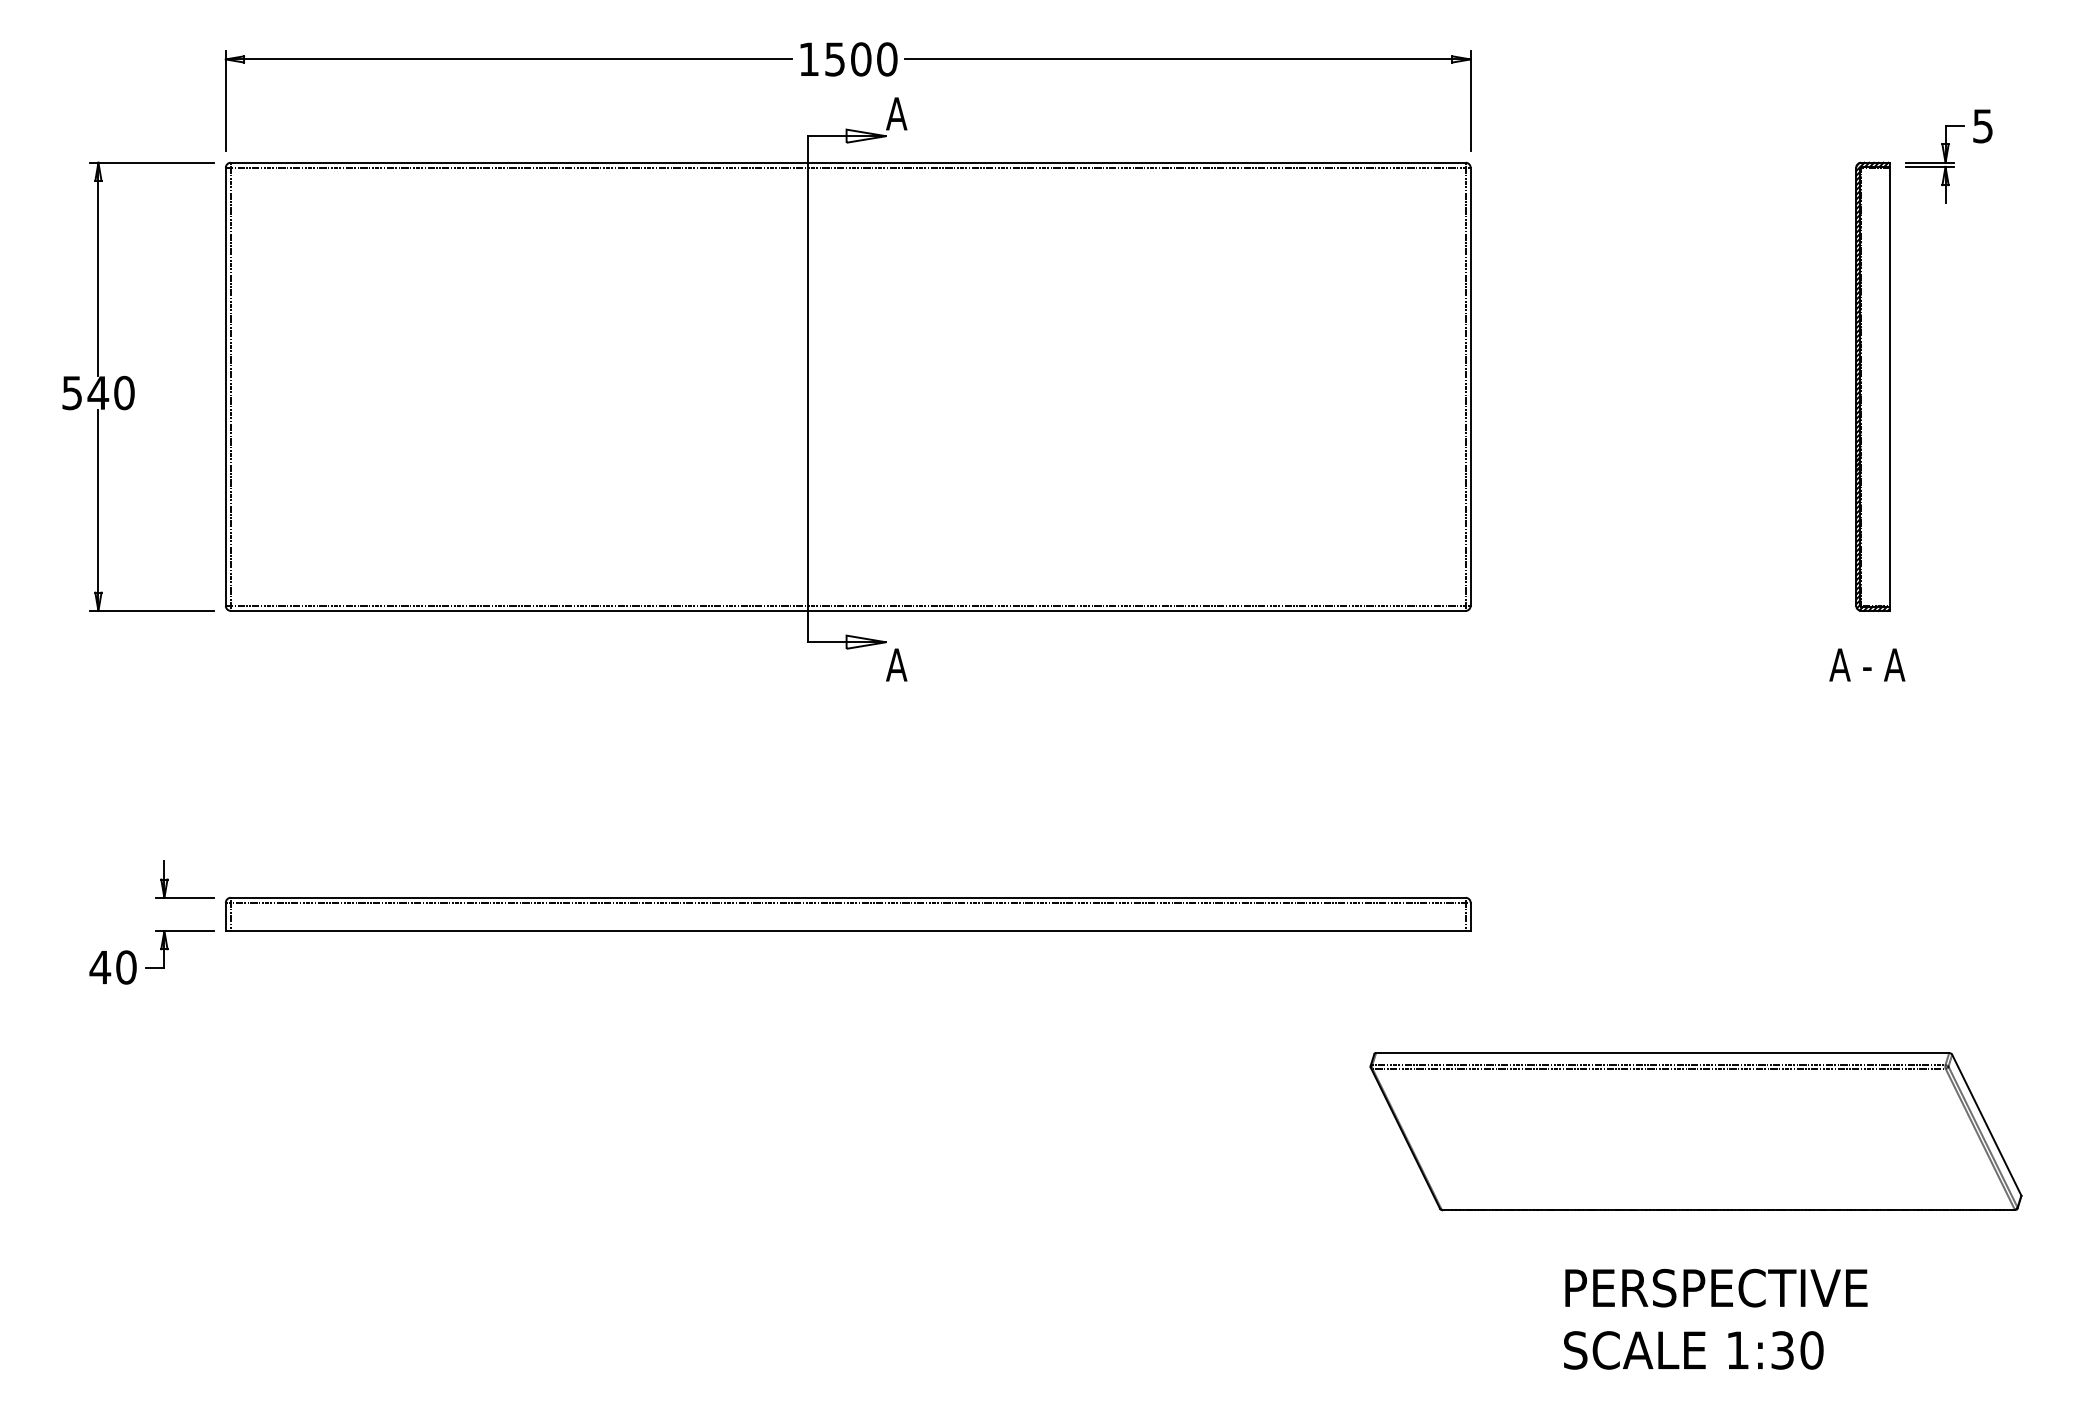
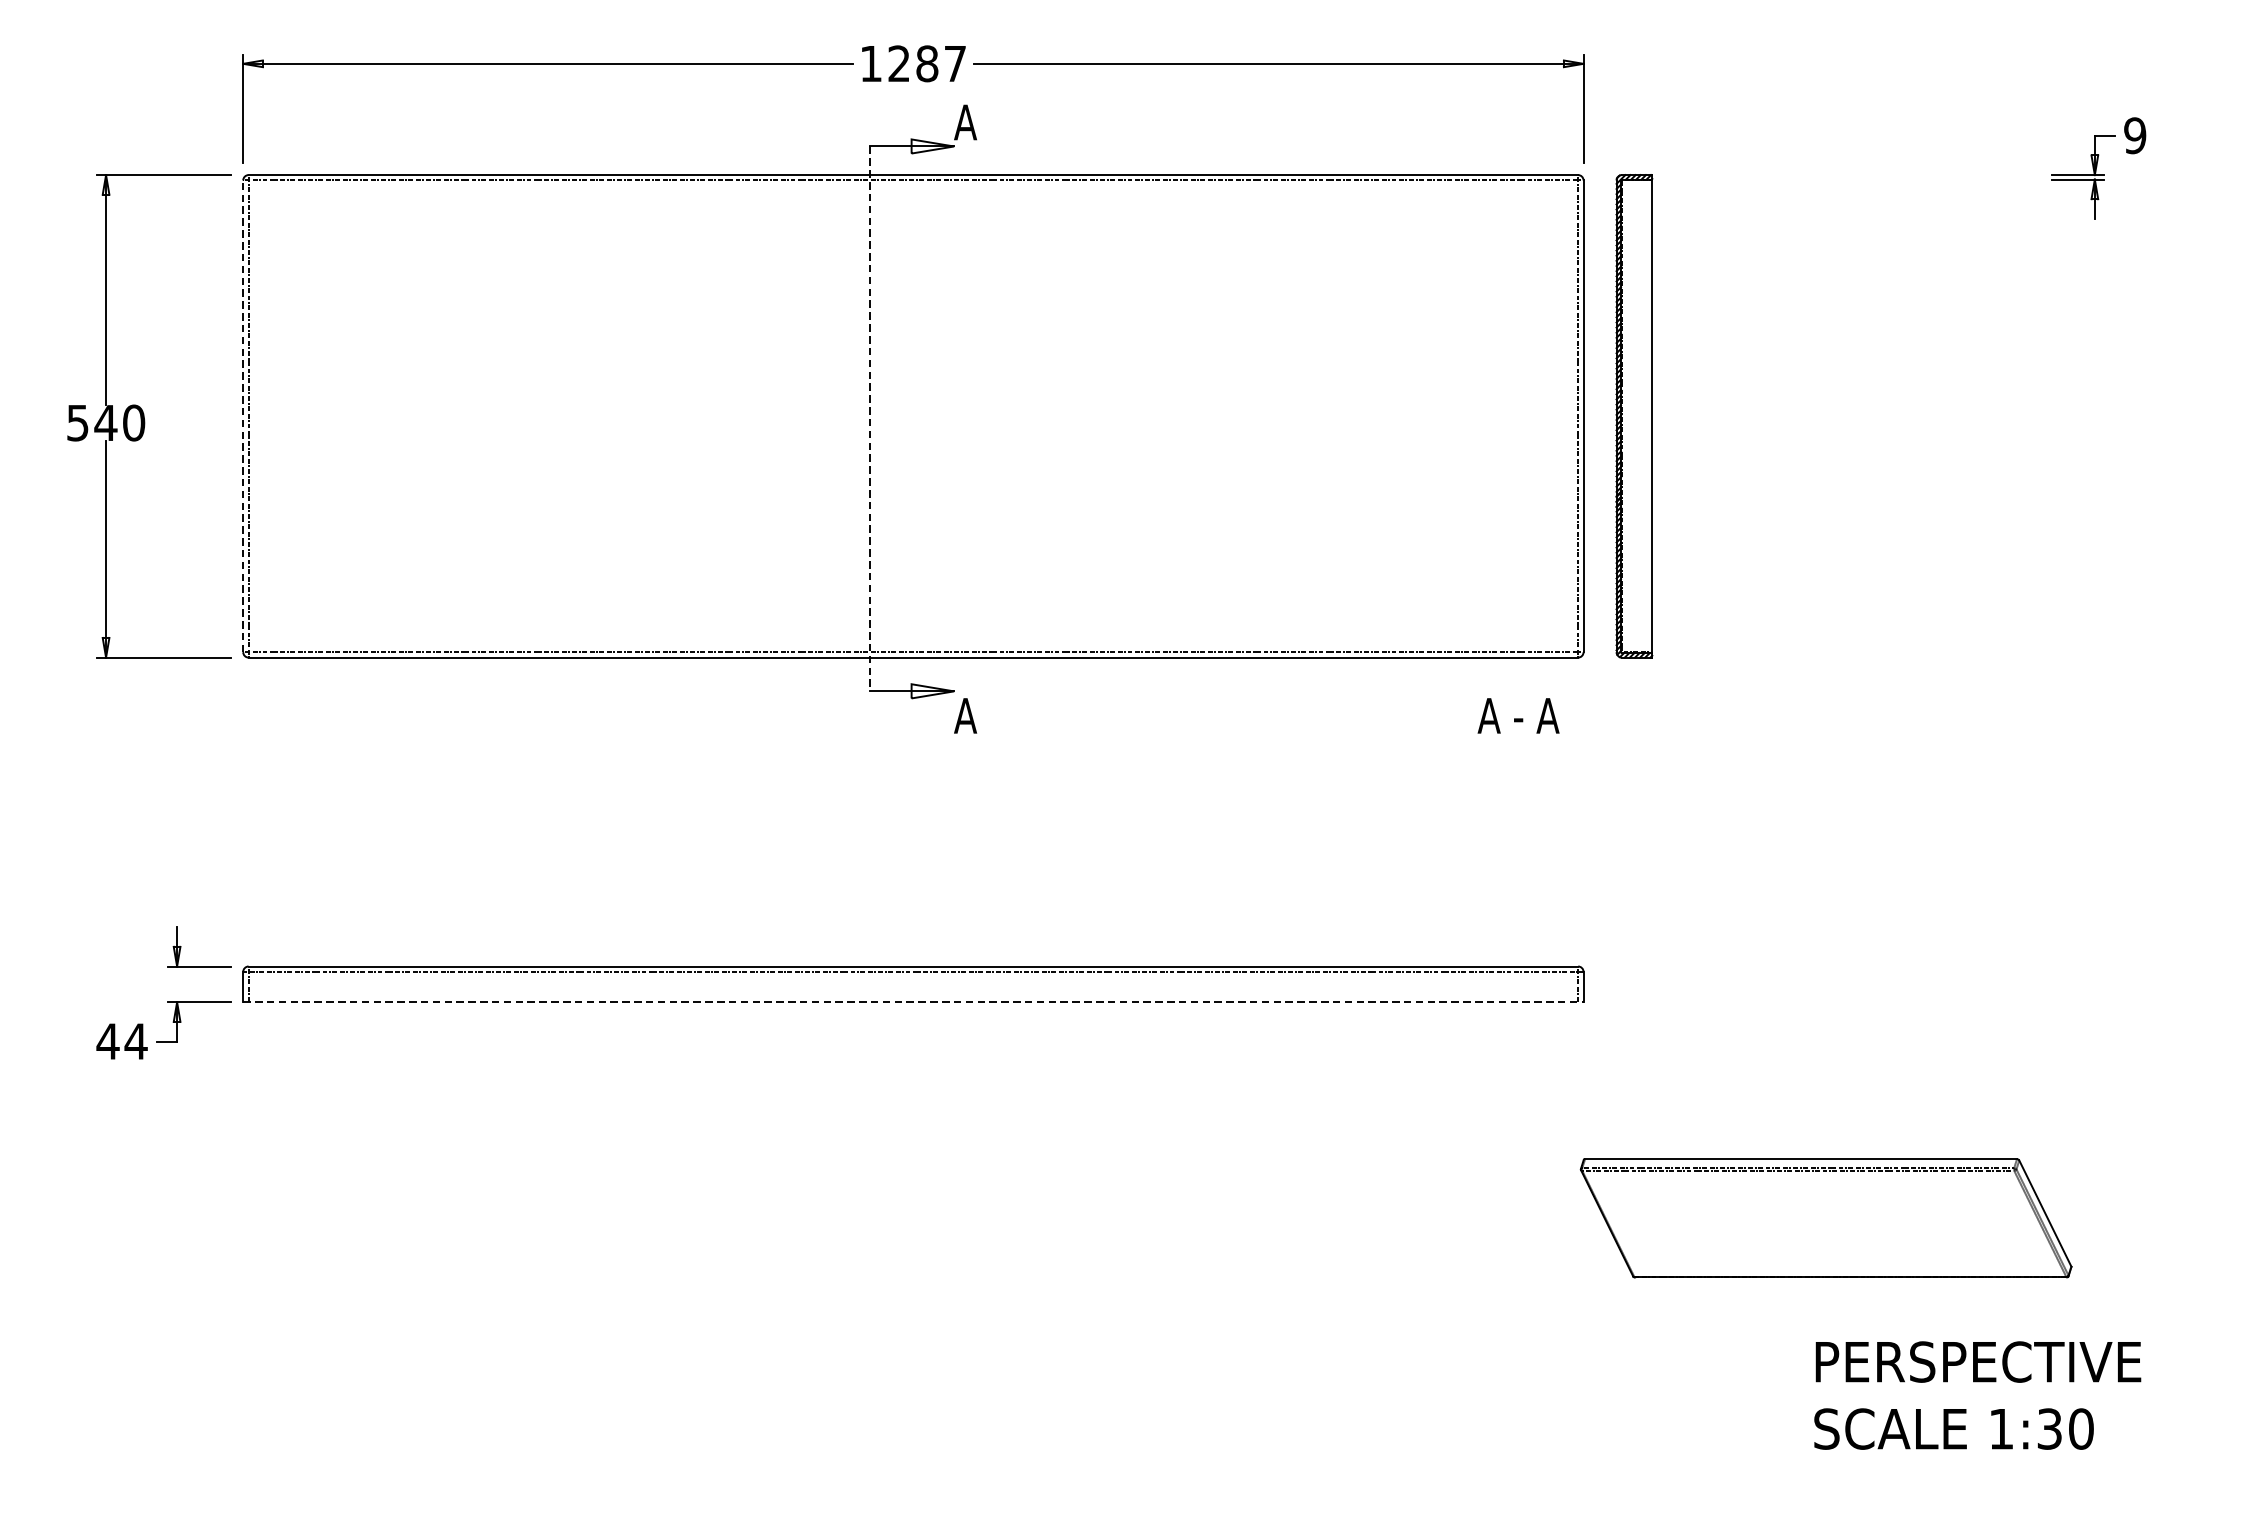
text: (861, 59) -> (927, 63), 1500 -> 1287
text: (1982, 126) -> (2134, 136), 5 -> 9
line: (225, 386) -> (242, 415), solid -> dashed
part: (1872, 386) -> (1633, 415), moved
line: (808, 389) -> (870, 419), solid -> dashed
text: (1867, 664) -> (1518, 715), moved
line: (848, 930) -> (913, 1001), solid -> dashed
text: (126, 967) -> (136, 1041), 40 -> 44
part: (1695, 1131) -> (1825, 1218), size x0.7
text: (1715, 1318) -> (1977, 1394), moved

